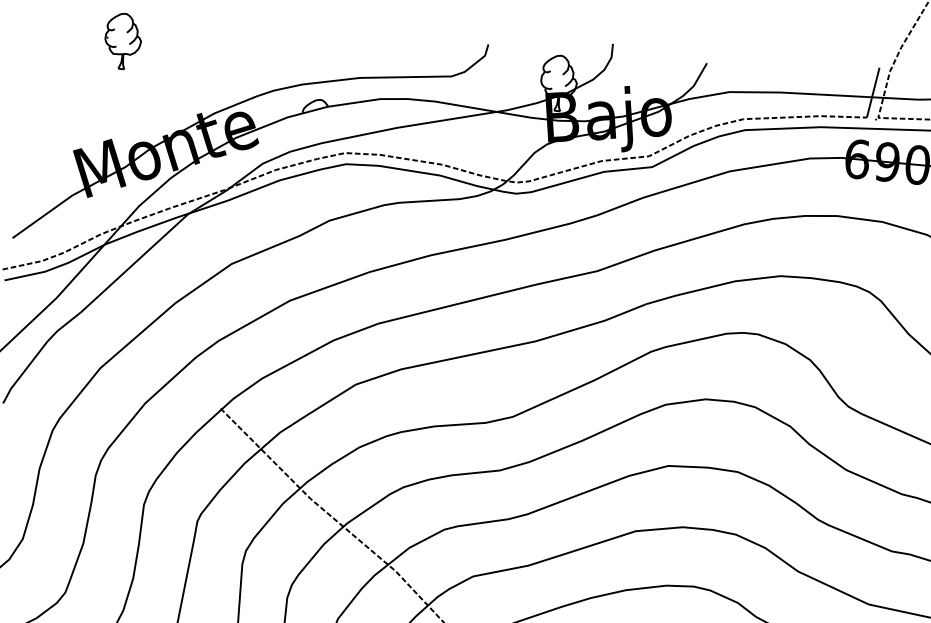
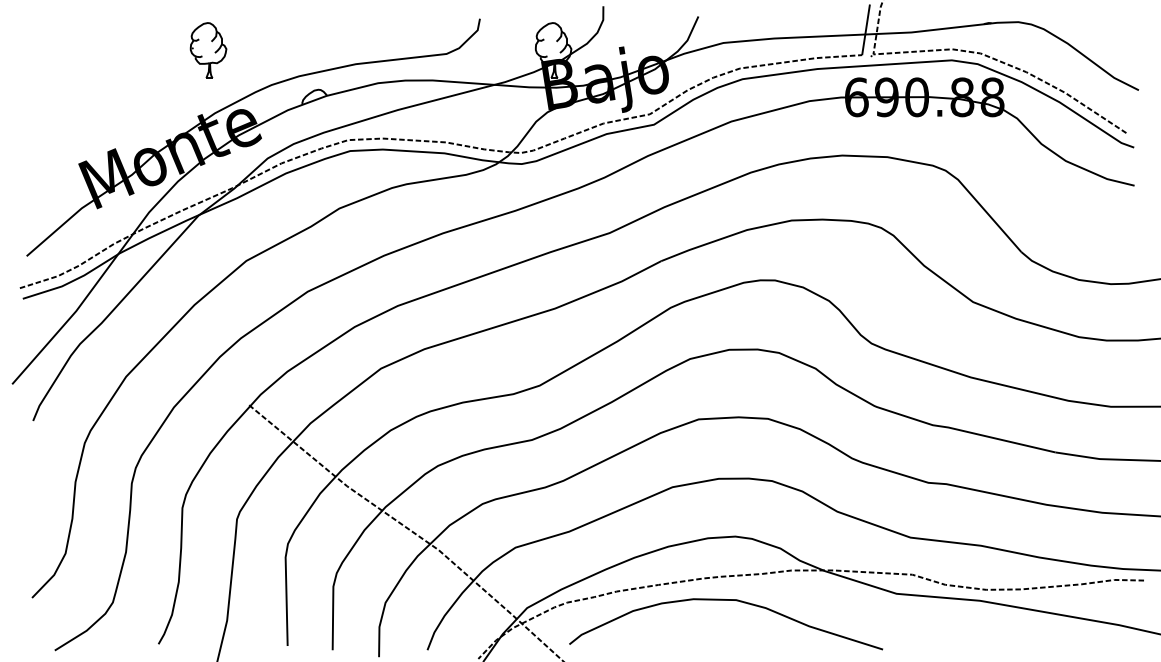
part: (123, 41) -> (208, 50), moved

